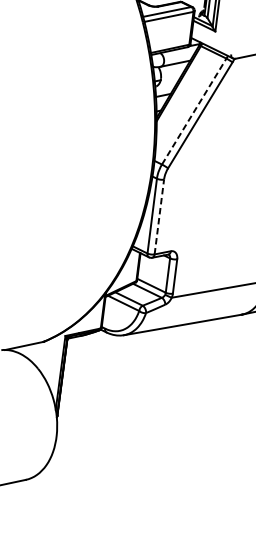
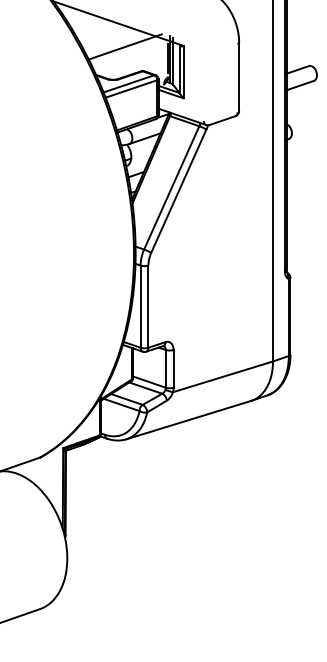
line: (194, 111) -> (171, 187), dashed -> solid
line: (159, 216) -> (148, 306), dashed -> solid

